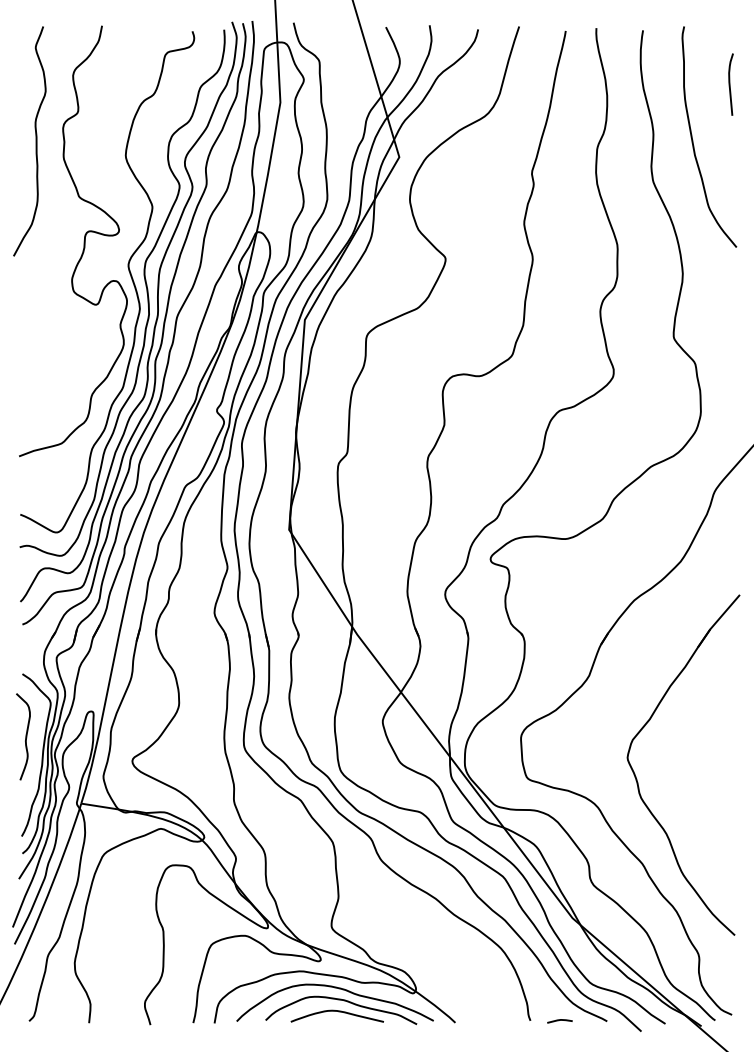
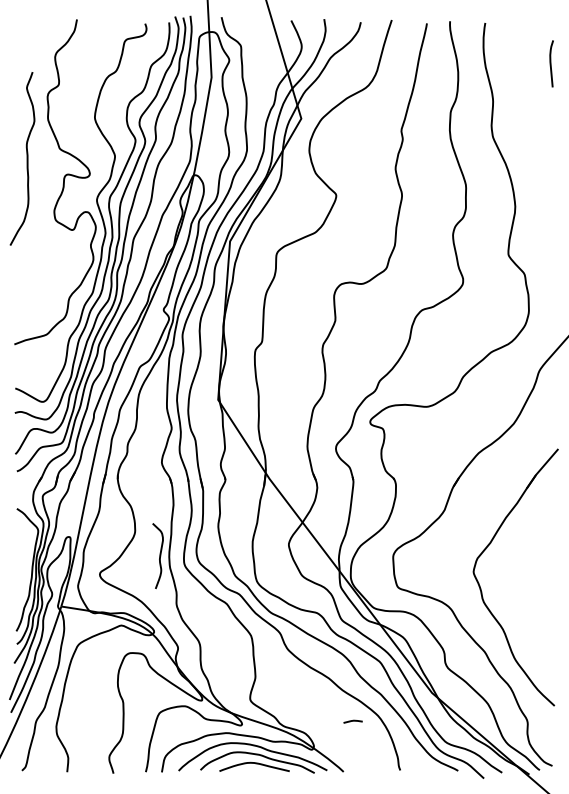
curve: (693, 140) -> (523, 106), removed
curve: (35, 141) -> (26, 158), moved
curve: (25, 736) -> (159, 555), moved
line: (559, 1020) -> (352, 721), moved

